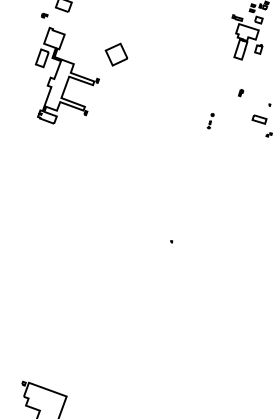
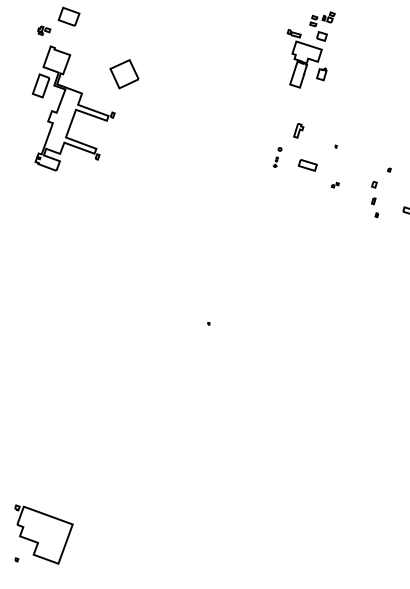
part: (44, 15) -> (44, 30), size x1.67
part: (116, 54) -> (124, 74), moved
part: (240, 92) -> (298, 130), size x1.67
part: (259, 119) -> (307, 165), moved
part: (210, 121) -> (277, 157), moved

